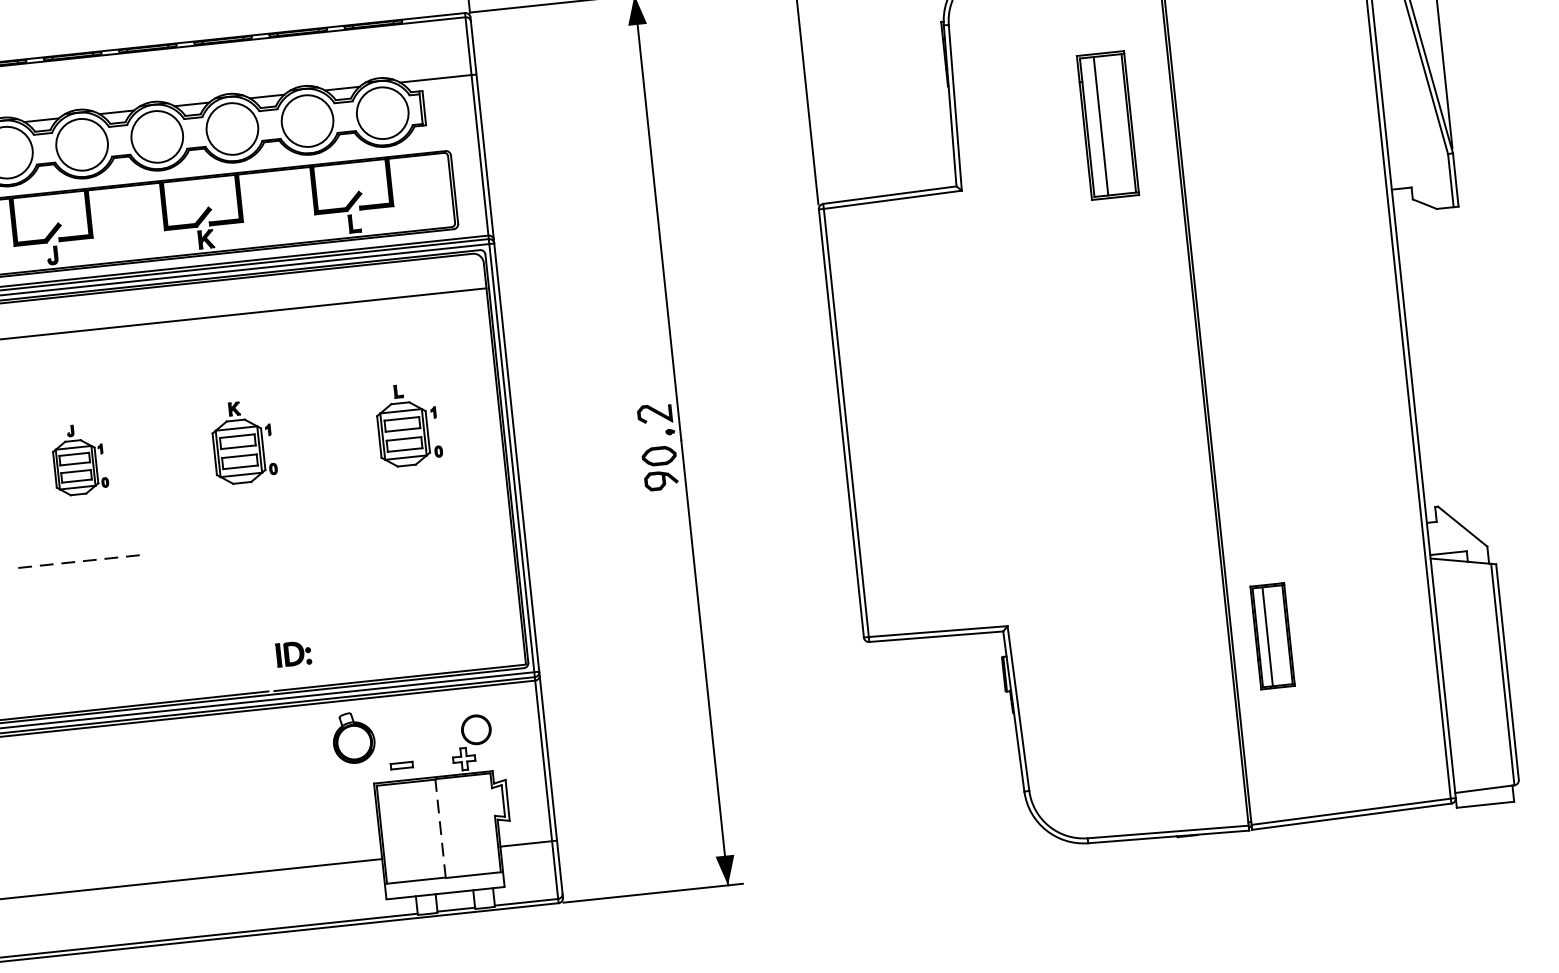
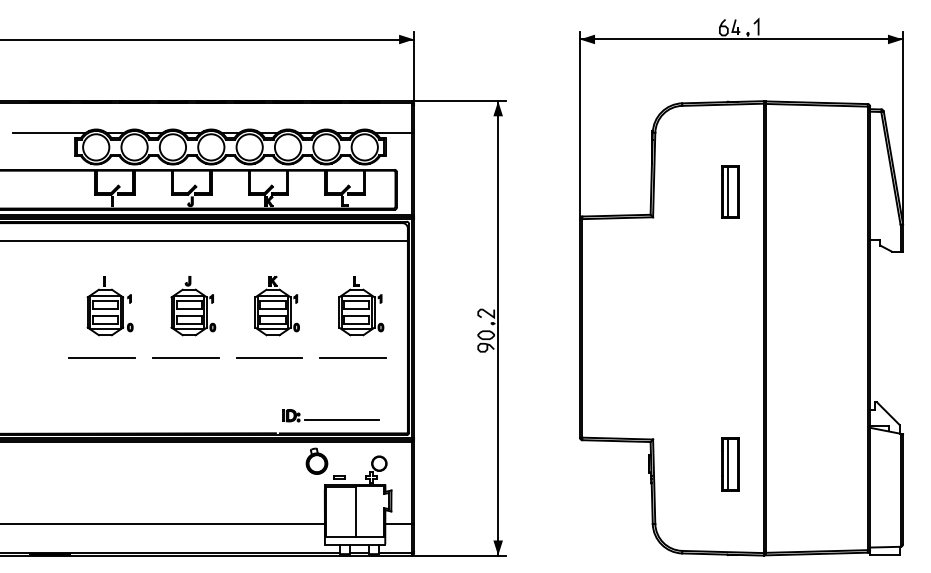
part: (1108, 124) -> (730, 191), size x0.71
part: (409, 425) -> (361, 306), size x1.43
part: (242, 443) -> (276, 306), size x1.43
part: (79, 460) -> (193, 306), size x1.67
line: (403, 527) -> (353, 357), added
line: (239, 544) -> (269, 357), added
line: (74, 561) -> (185, 357), dashed -> solid
part: (1272, 635) -> (730, 464), moved
line: (393, 652) -> (341, 420), added
line: (441, 828) -> (356, 511), dashed -> solid

